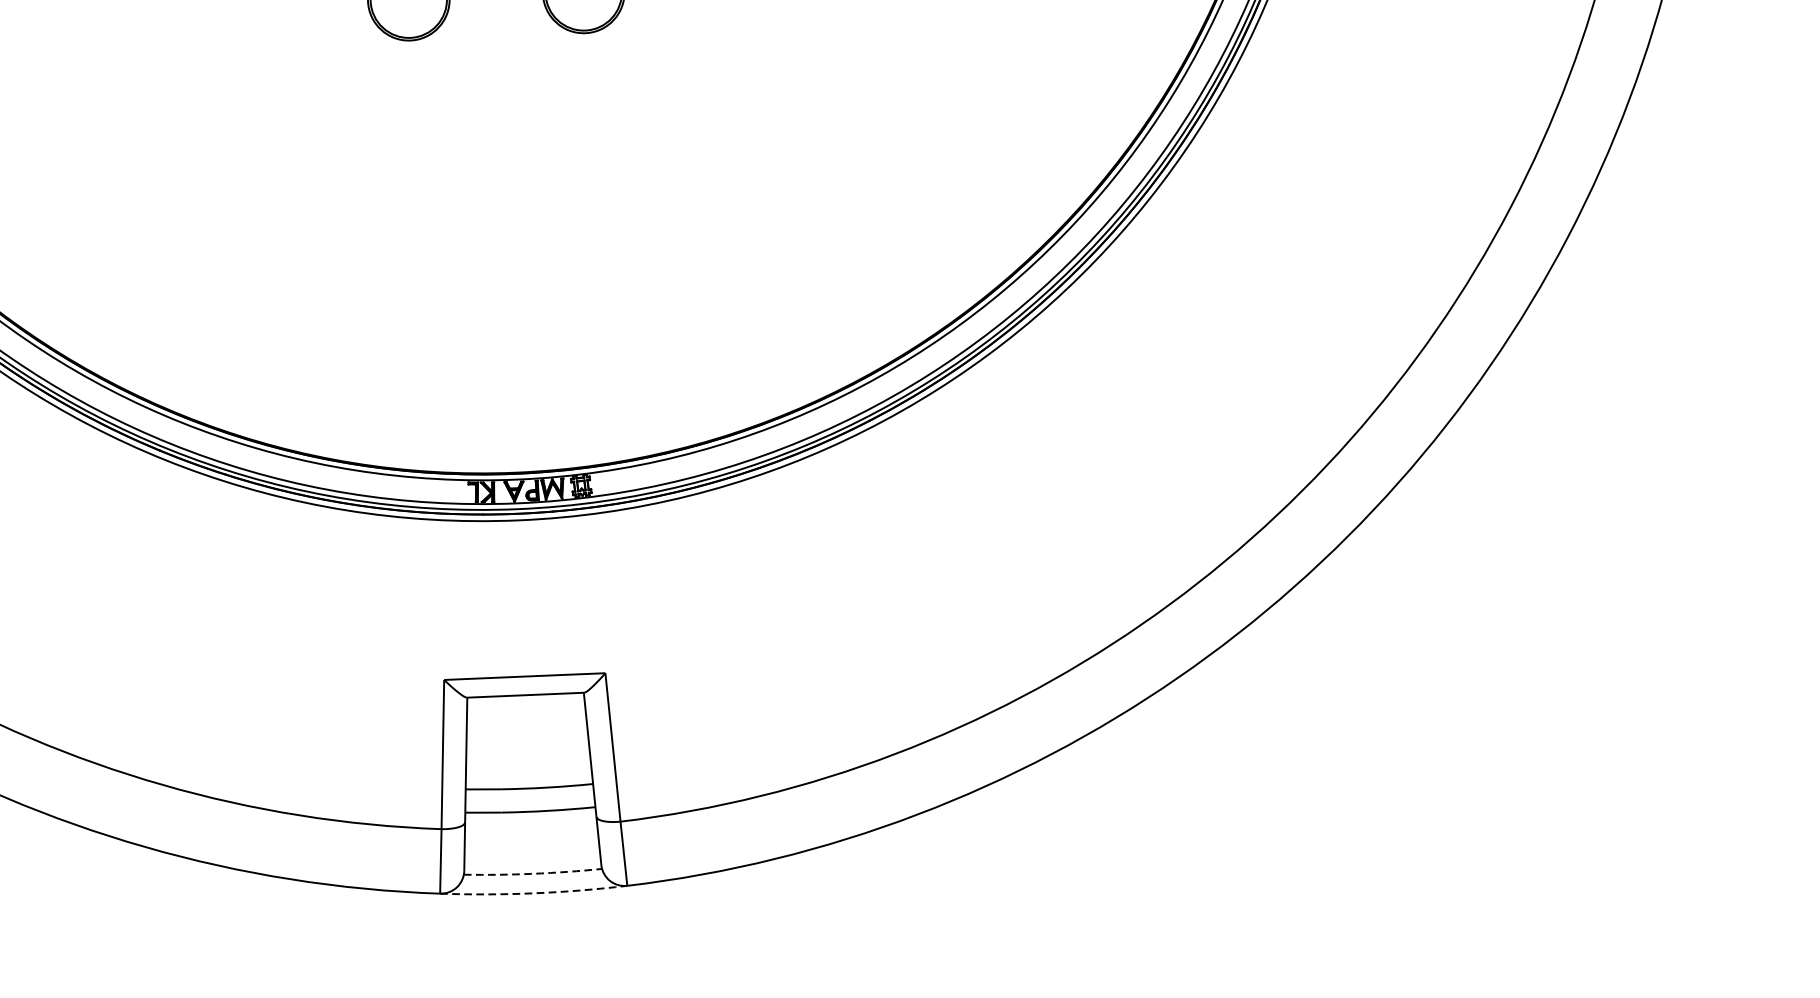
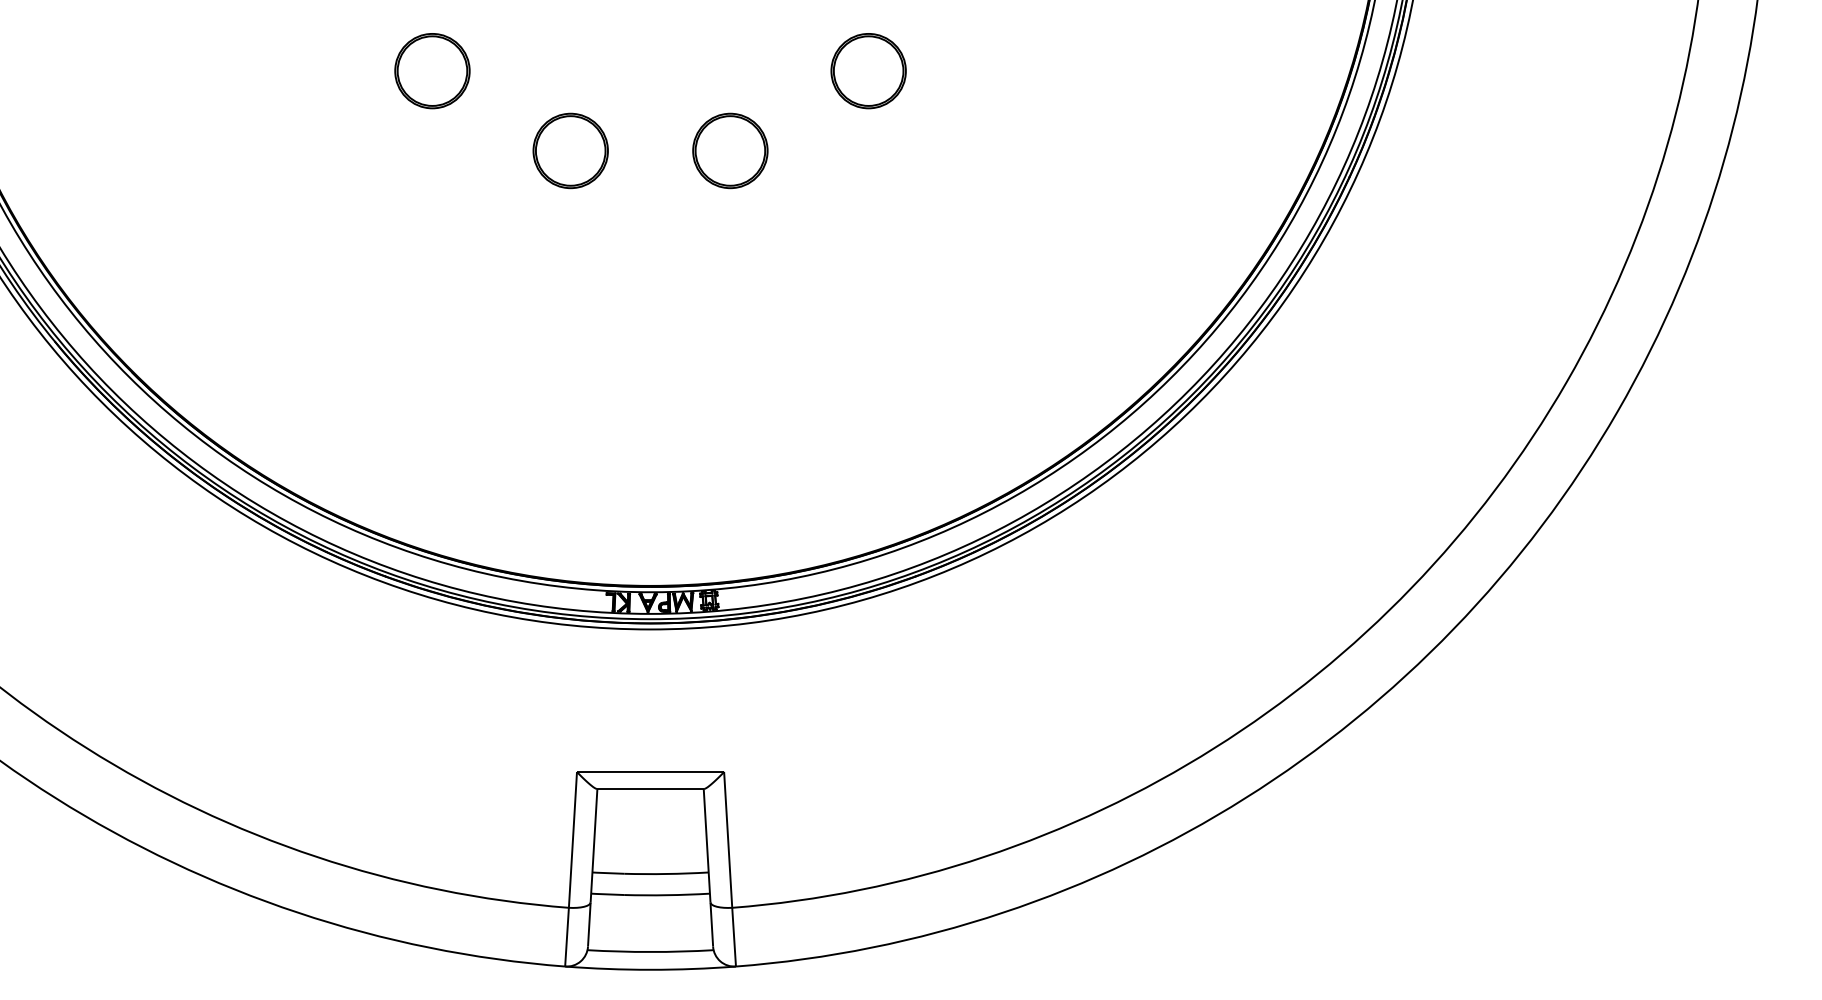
arc: (532, 873) -> (650, 951), dashed -> solid
arc: (533, 893) -> (650, 969), dashed -> solid

